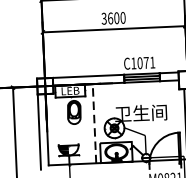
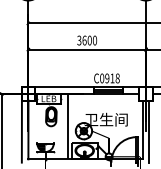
text: (142, 63) -> (109, 78), C1071 -> C0918
line: (94, 123) -> (67, 126), dashed -> solid

